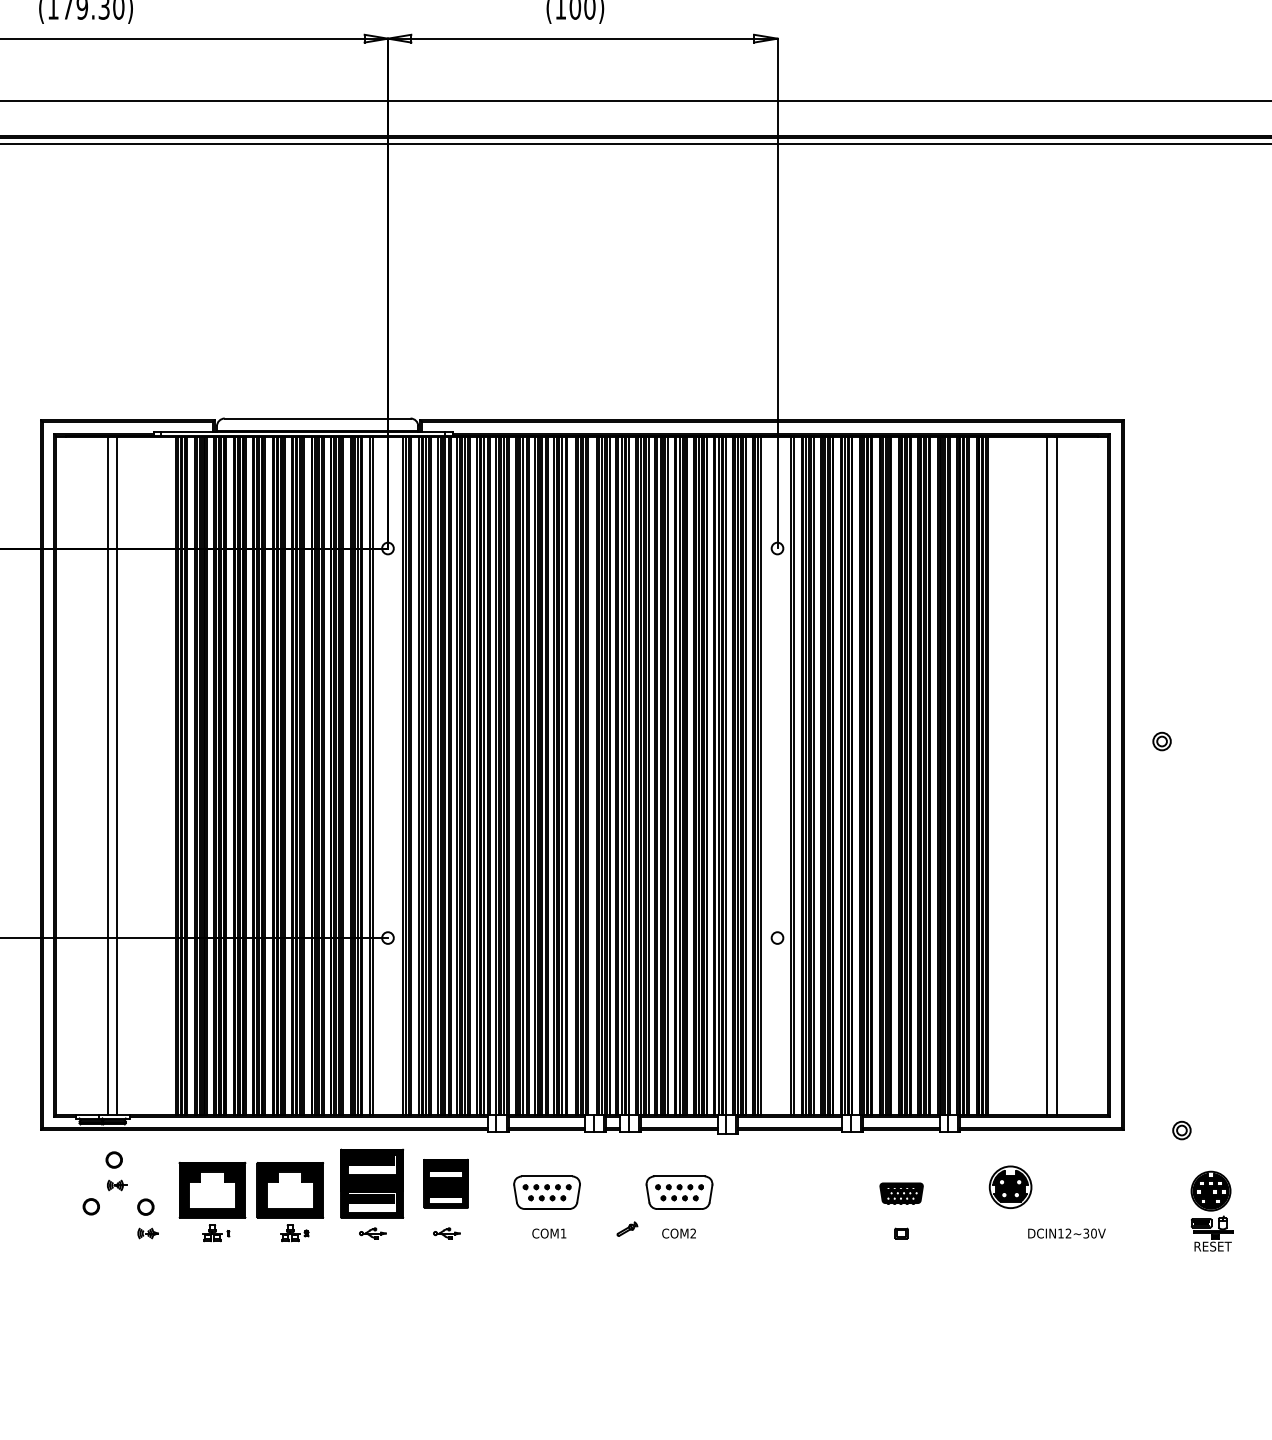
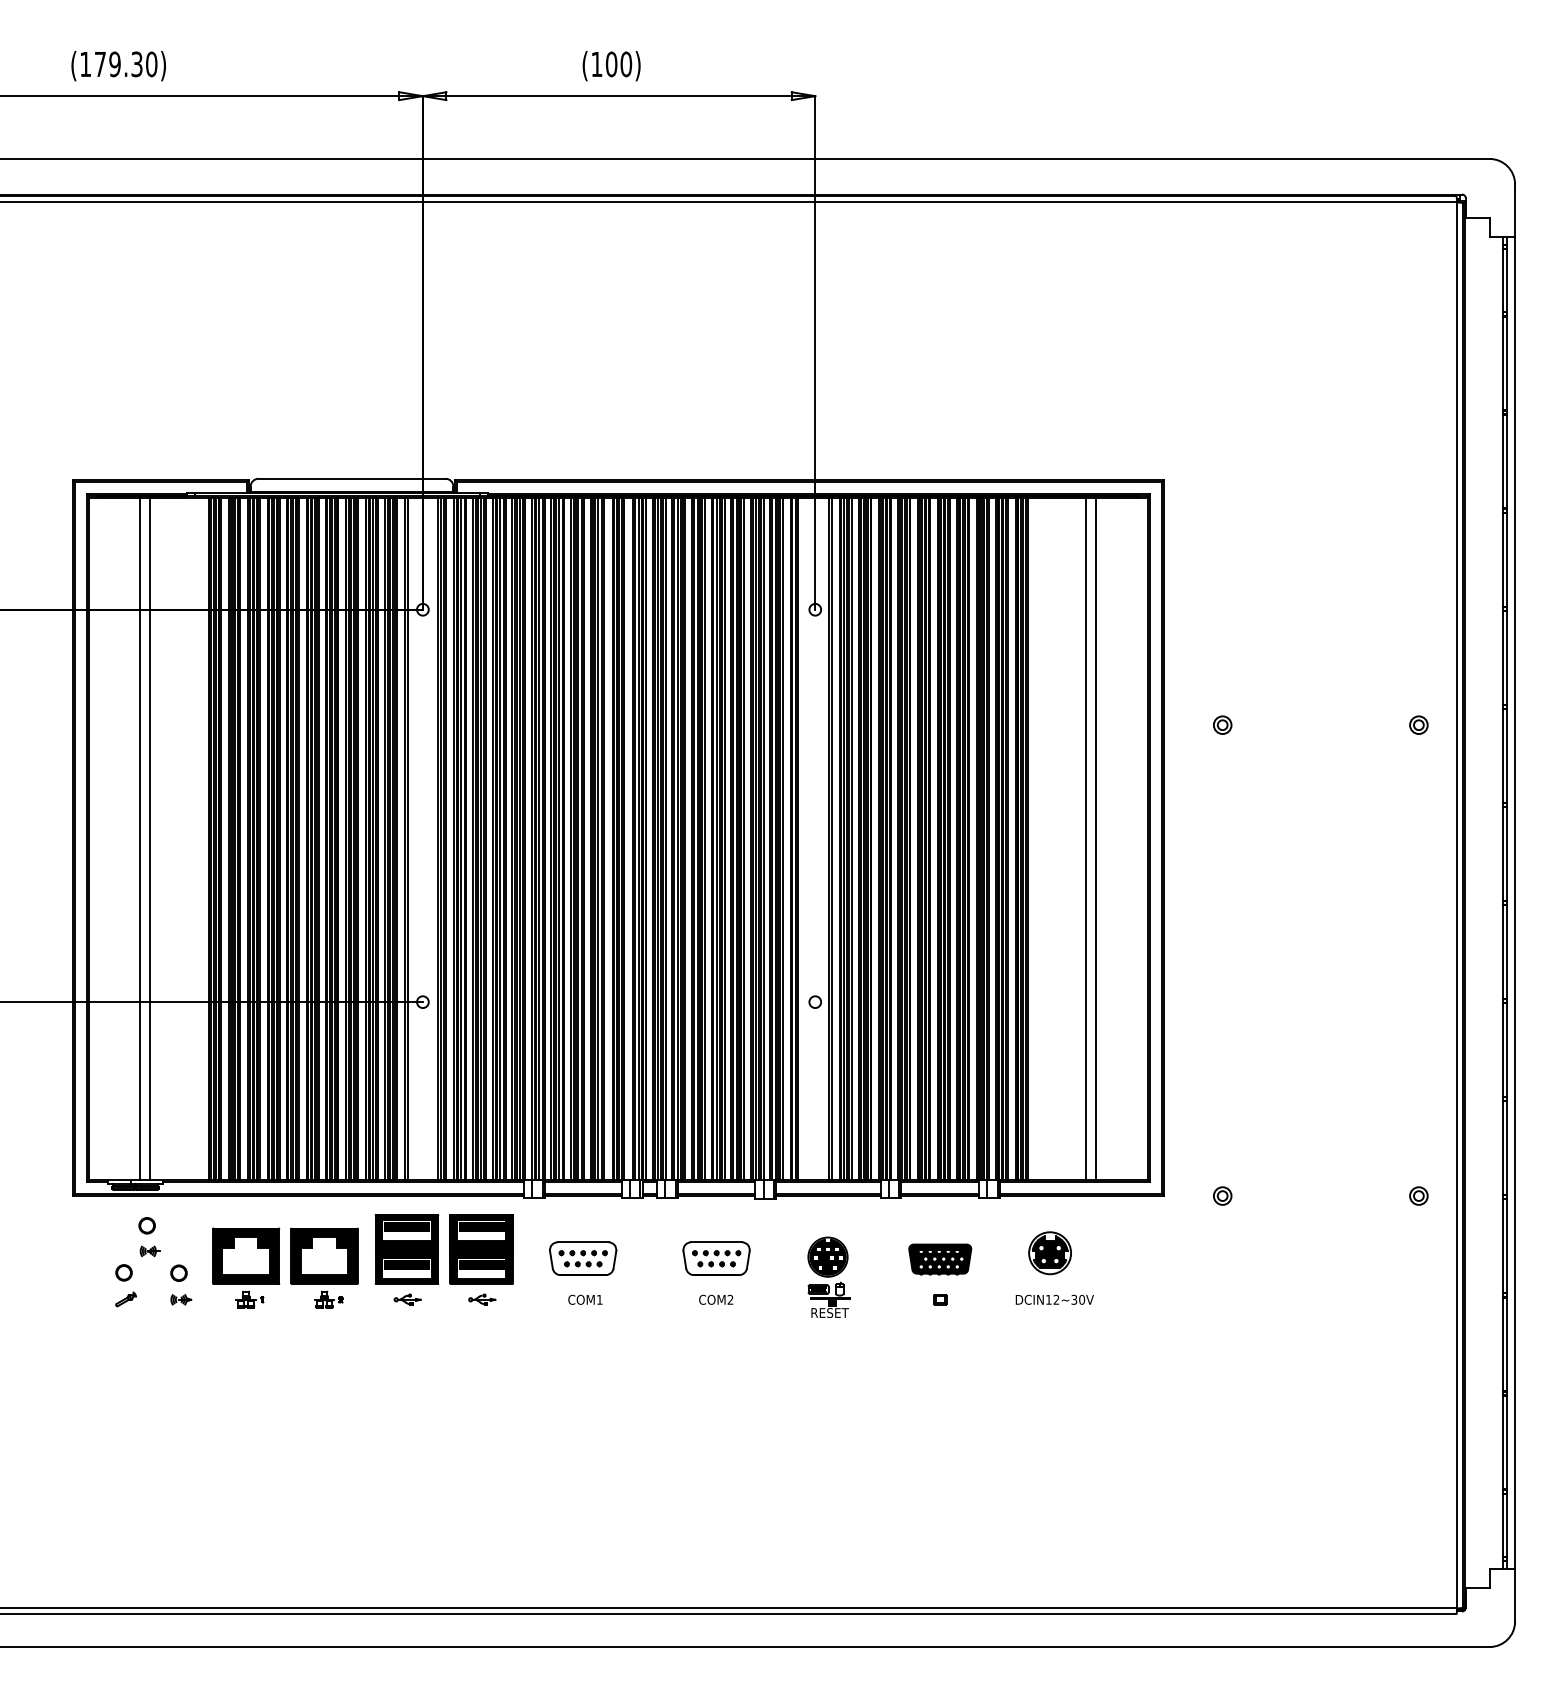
part: (1161, 740) -> (1222, 724), moved
part: (446, 1183) -> (481, 1249), size x1.43
part: (901, 1193) -> (940, 1259), size x1.43
part: (1211, 1210) -> (828, 1276), moved
part: (626, 1229) -> (125, 1299), moved
text: (1066, 1233) -> (1054, 1299), moved

